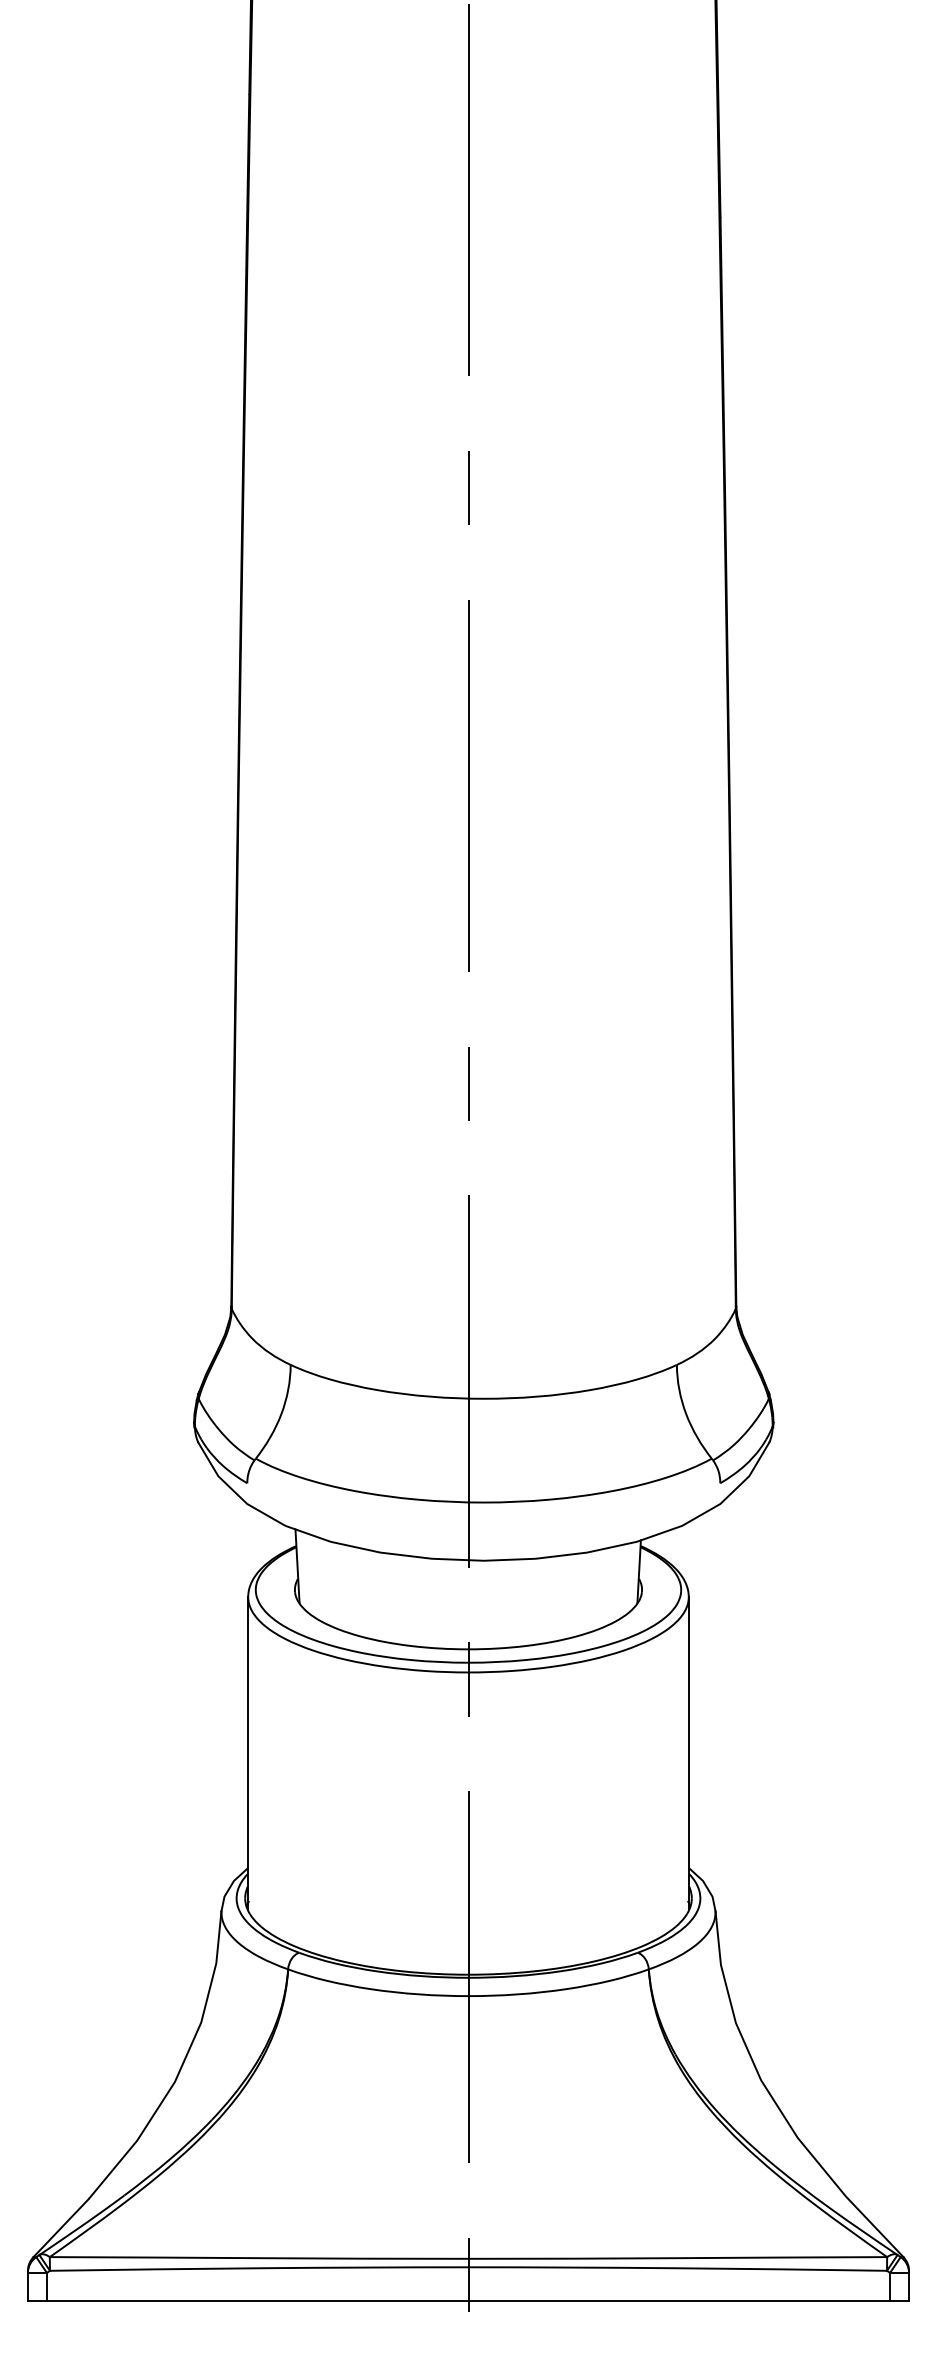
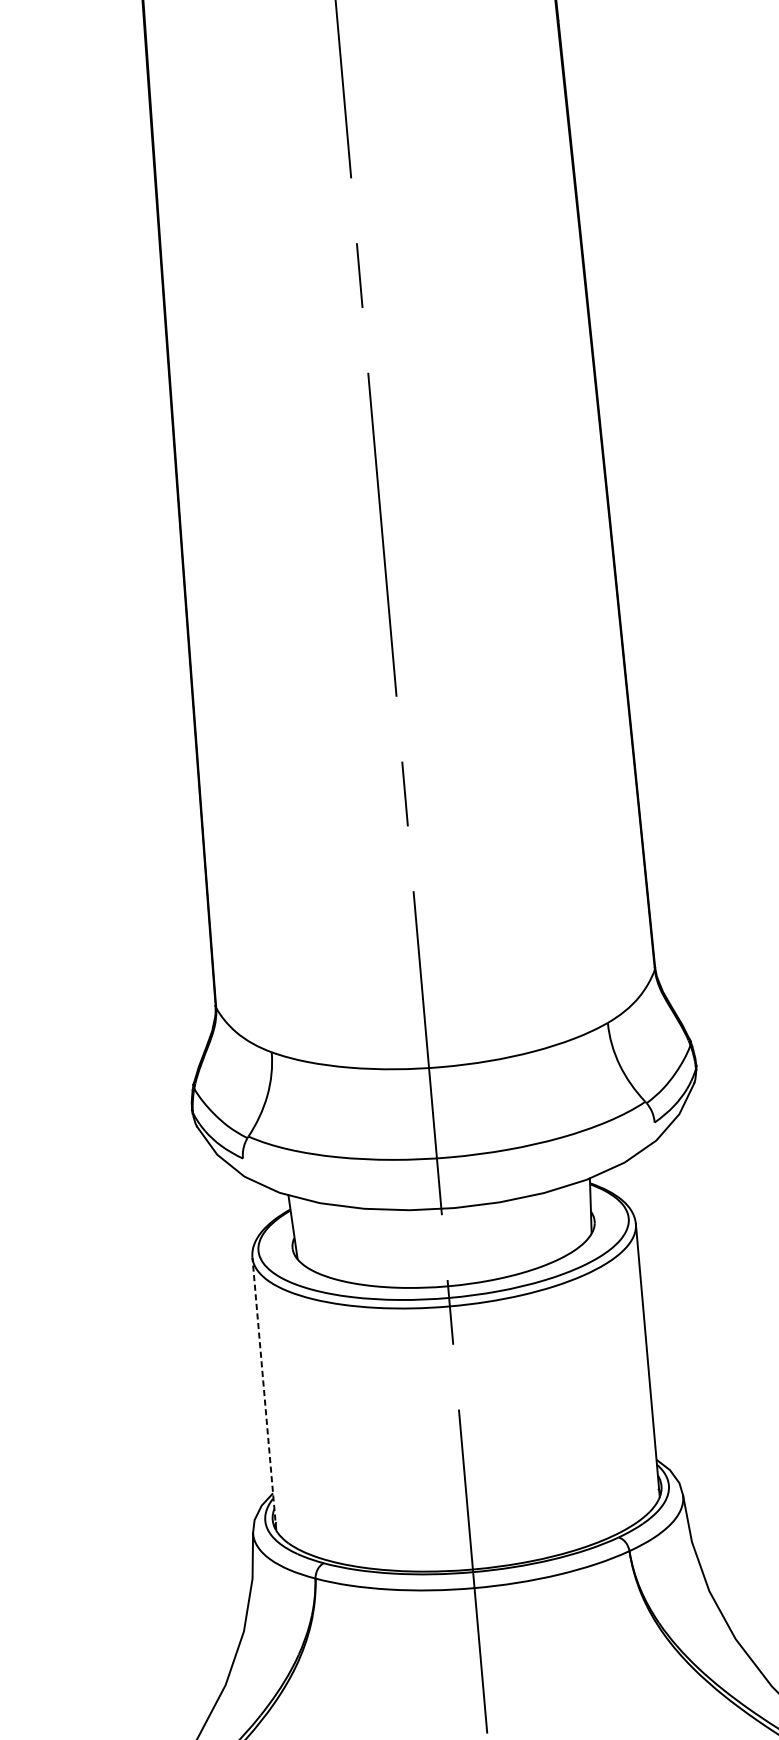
line: (248, 1753) -> (264, 1393), solid -> dashed

